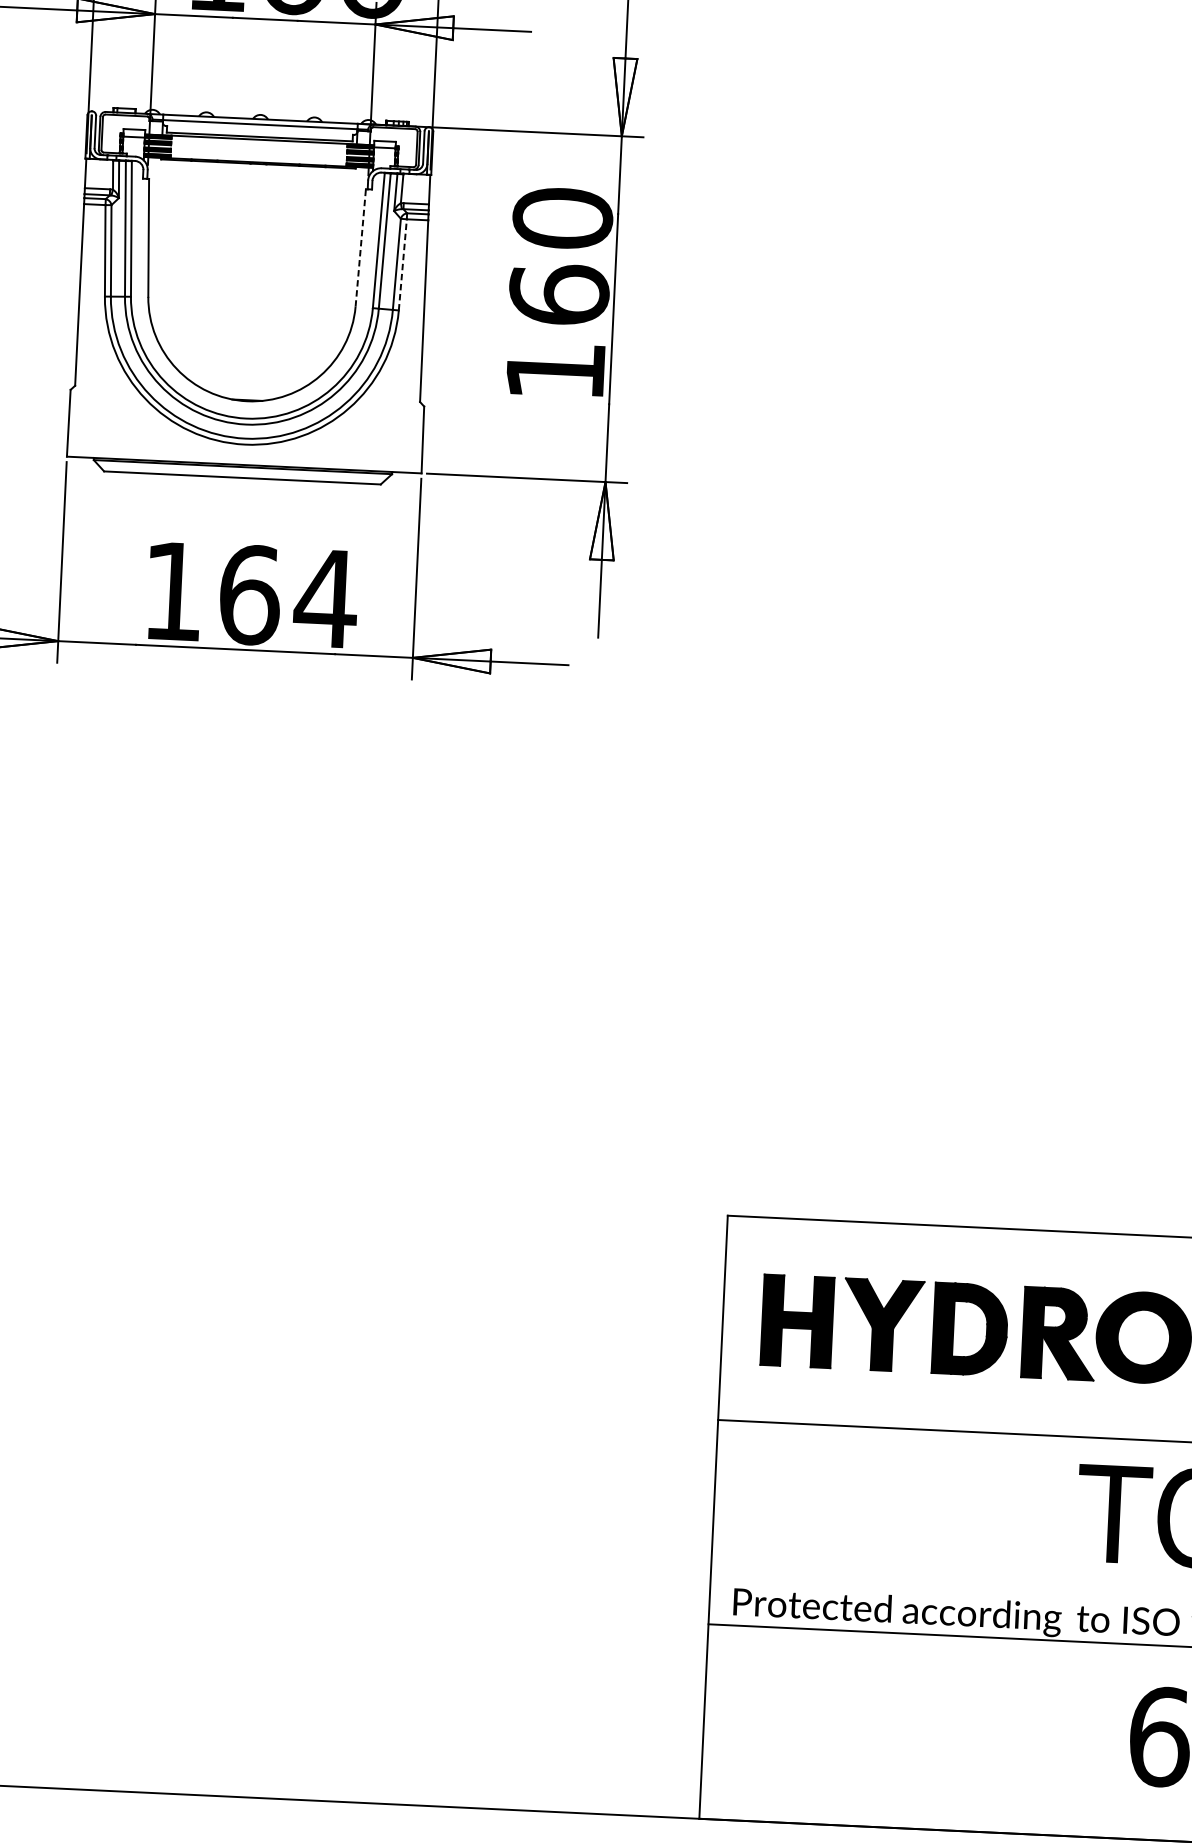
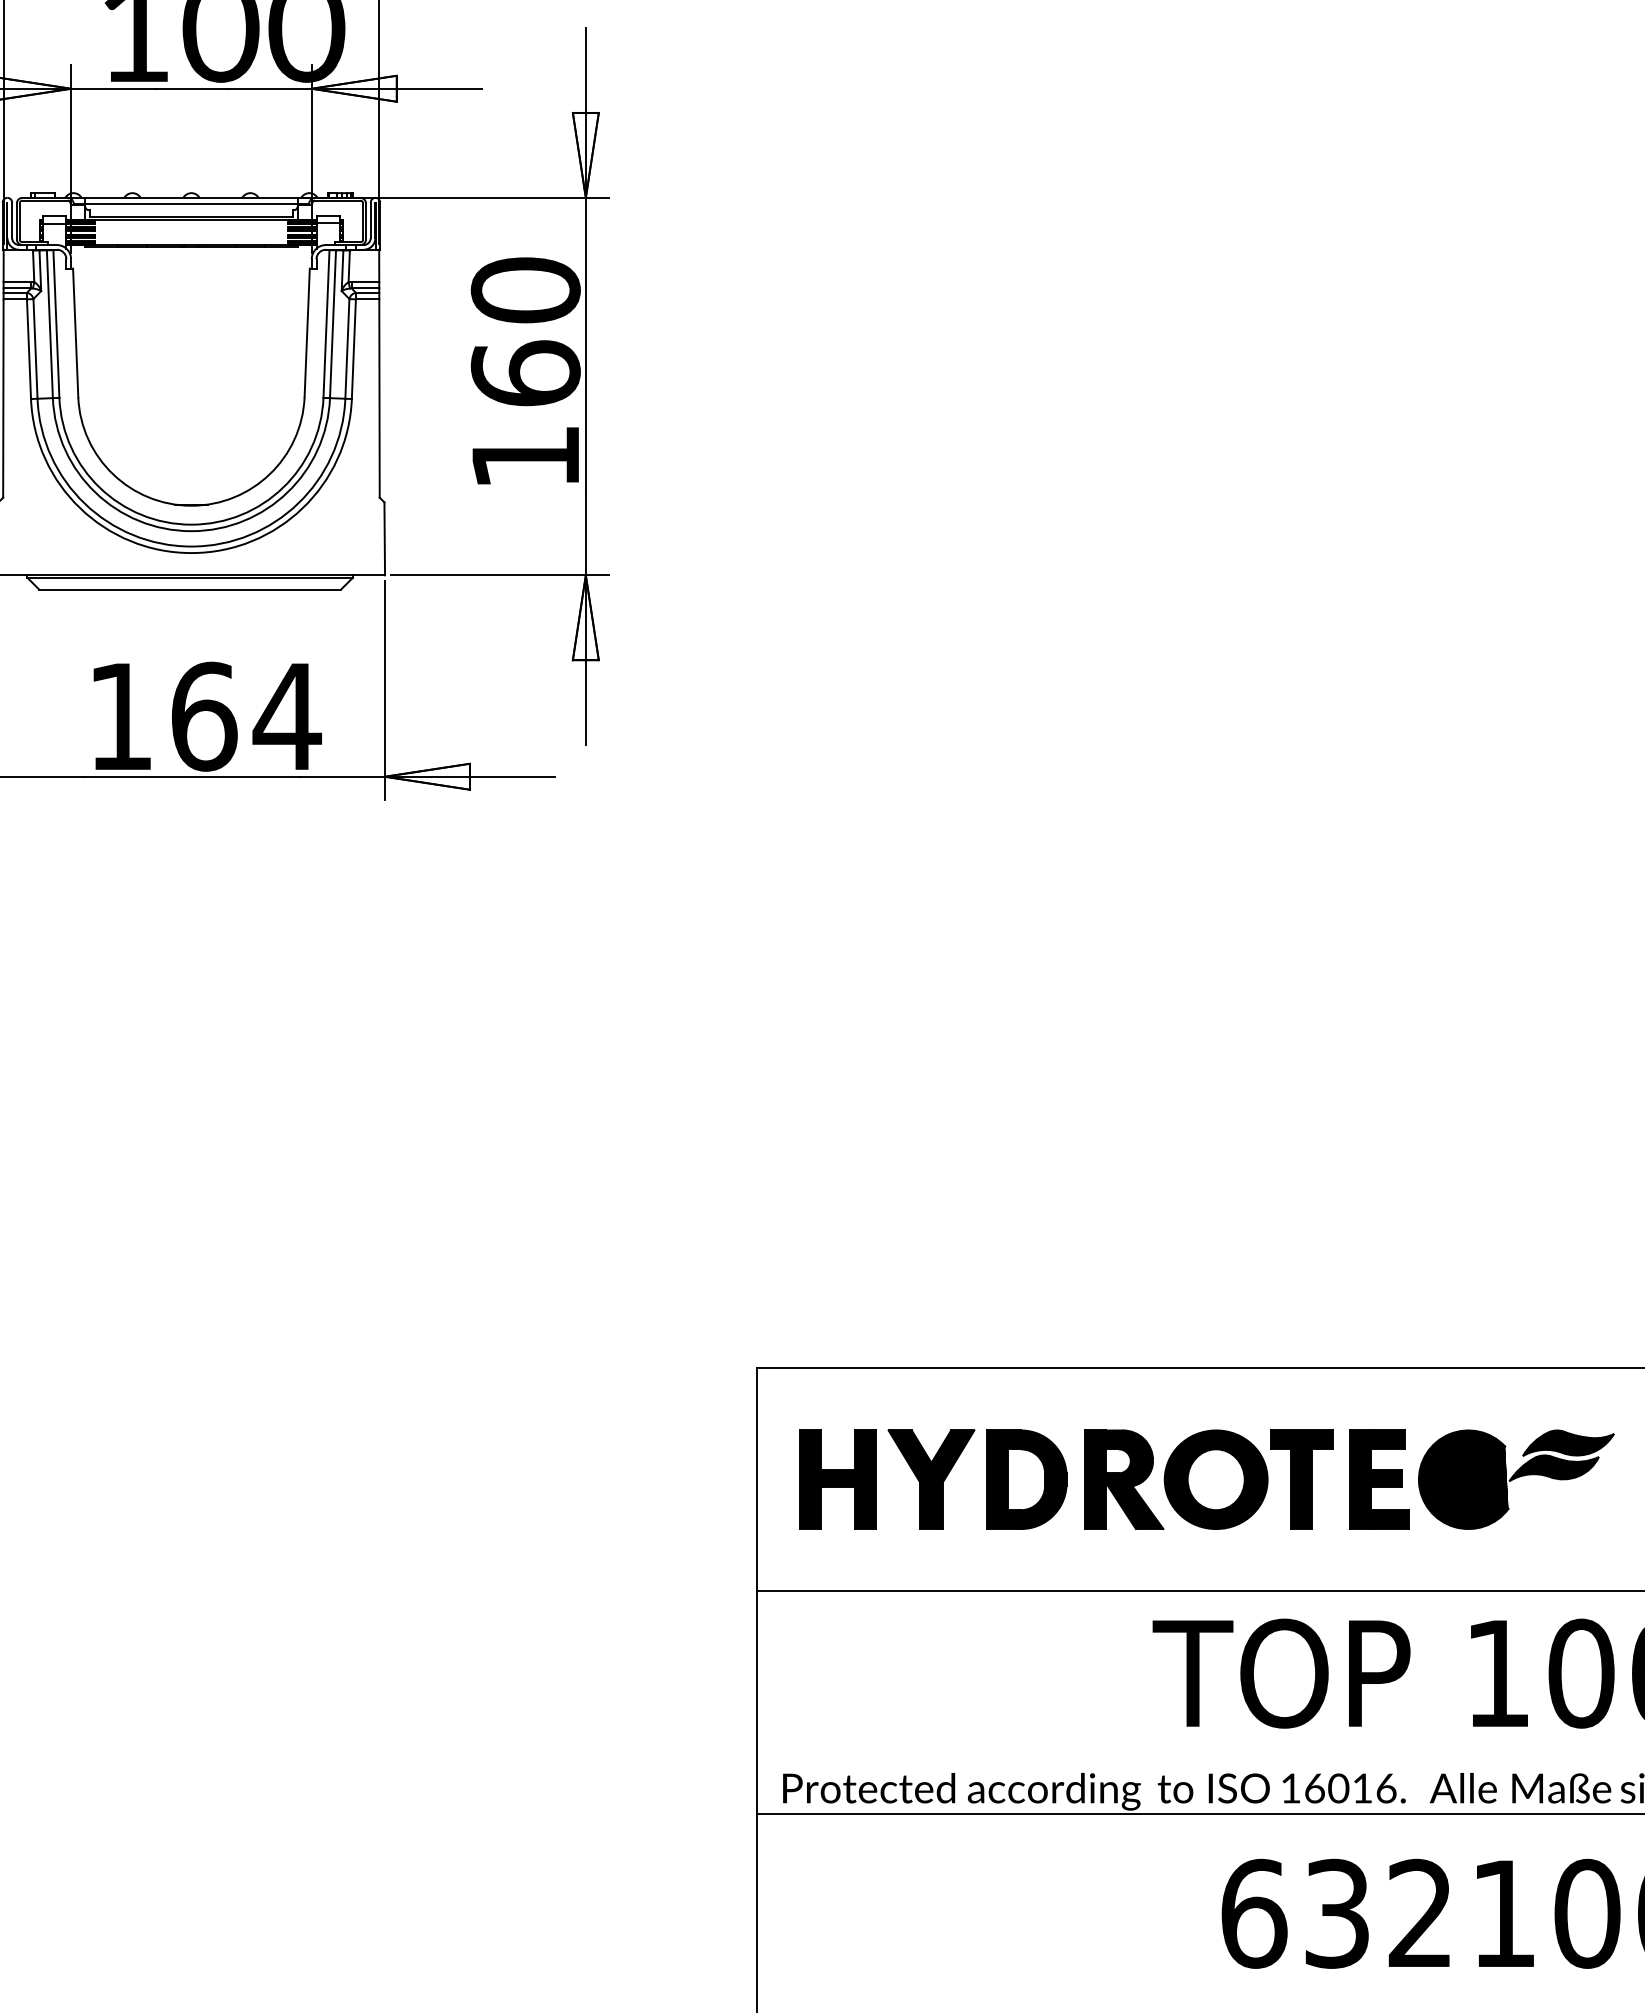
line: (361, 247) -> (307, 332), dashed -> solid
line: (402, 265) -> (353, 349), dashed -> solid

